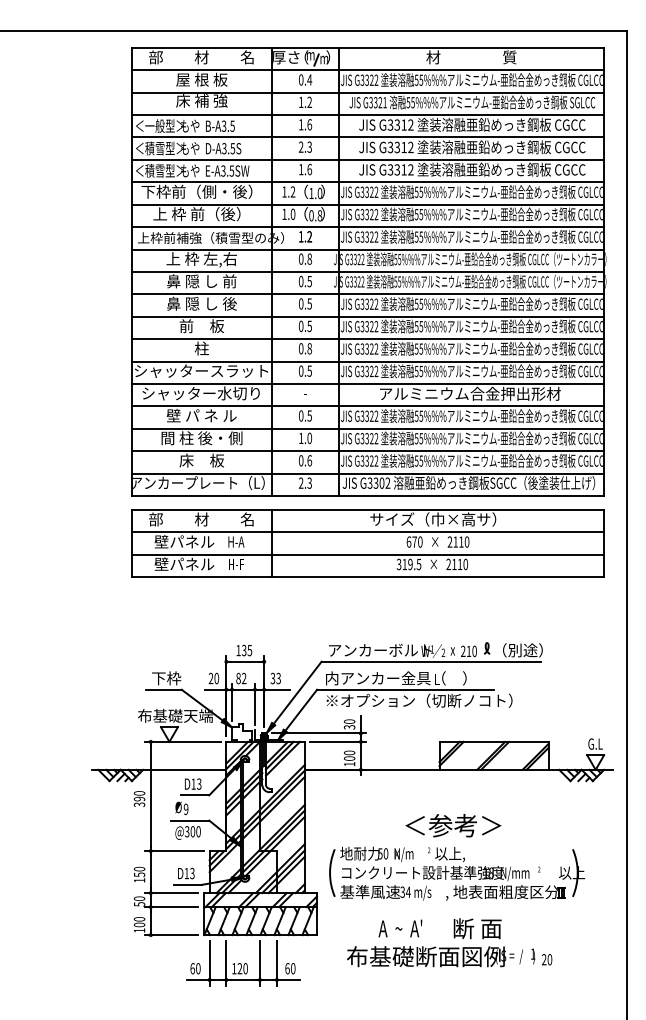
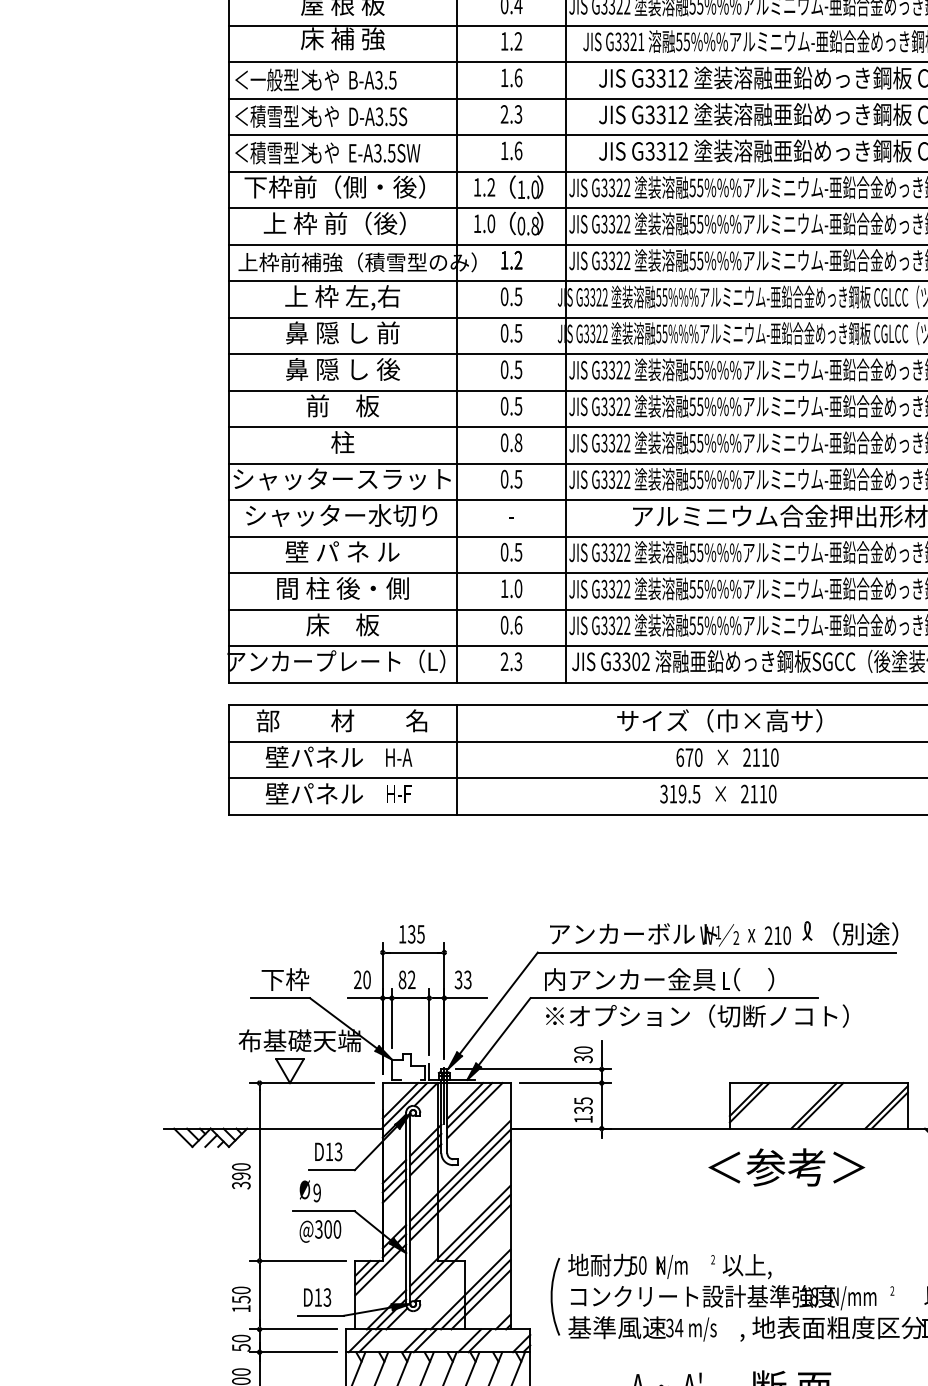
text: (309, 258) -> (518, 295), 0.8 -> 0.5
text: (349, 755) -> (583, 1105), 100 -> 135
text: (453, 825) -> (786, 1167), moved

